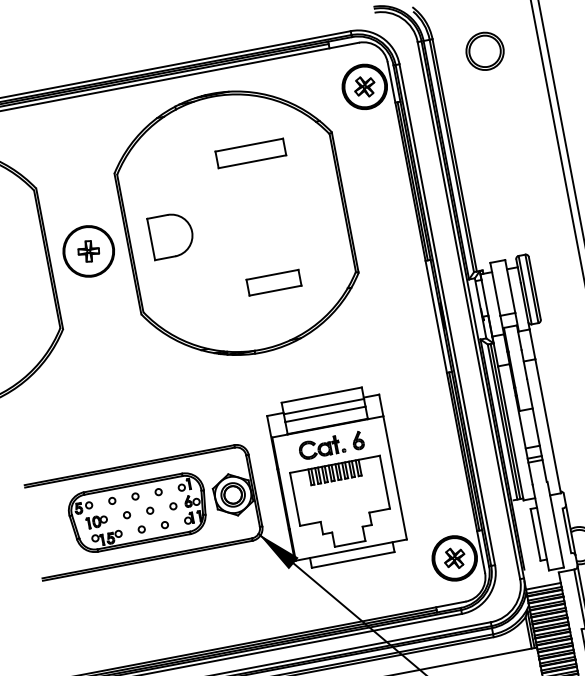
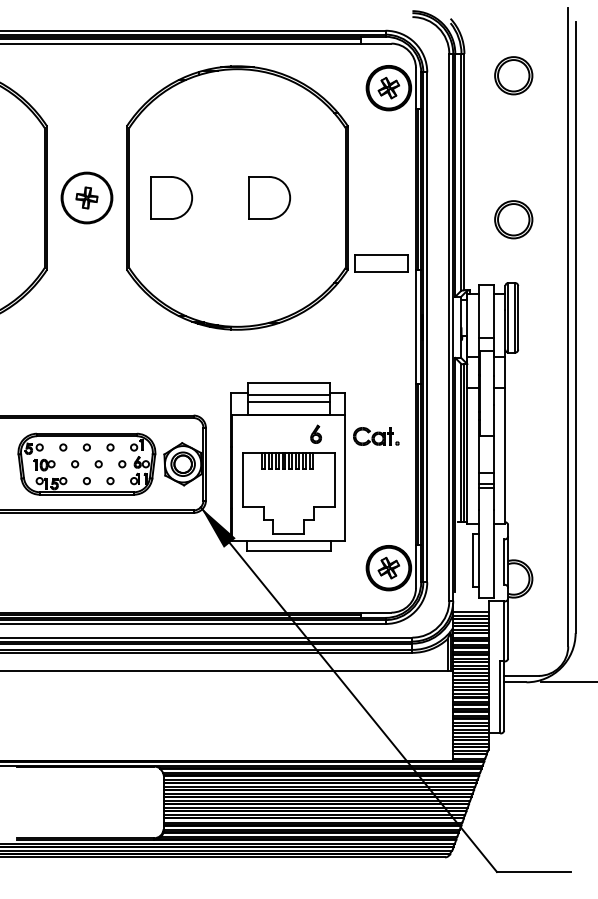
part: (250, 153) -> (264, 132), removed
part: (511, 192) -> (513, 219), added
part: (267, 216) -> (269, 197), added
part: (274, 282) -> (381, 263), moved
part: (322, 447) -> (376, 436), moved

